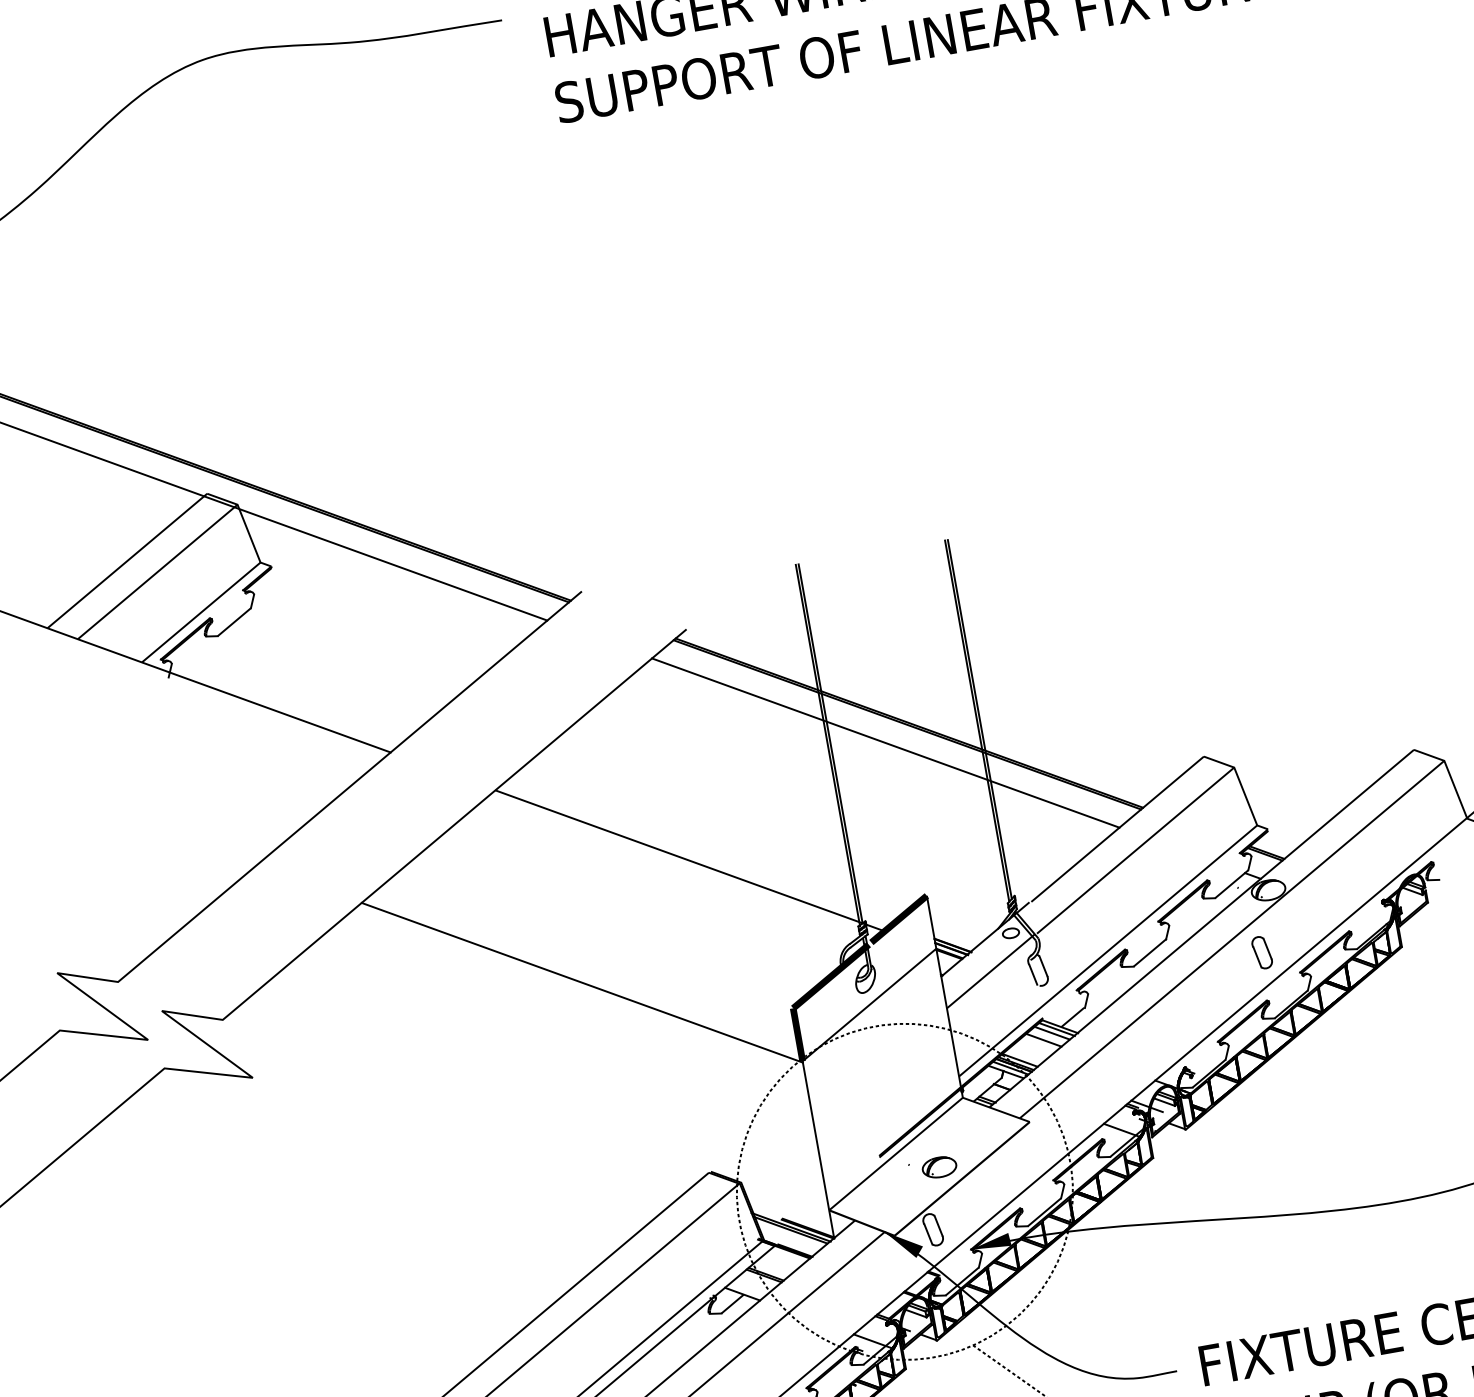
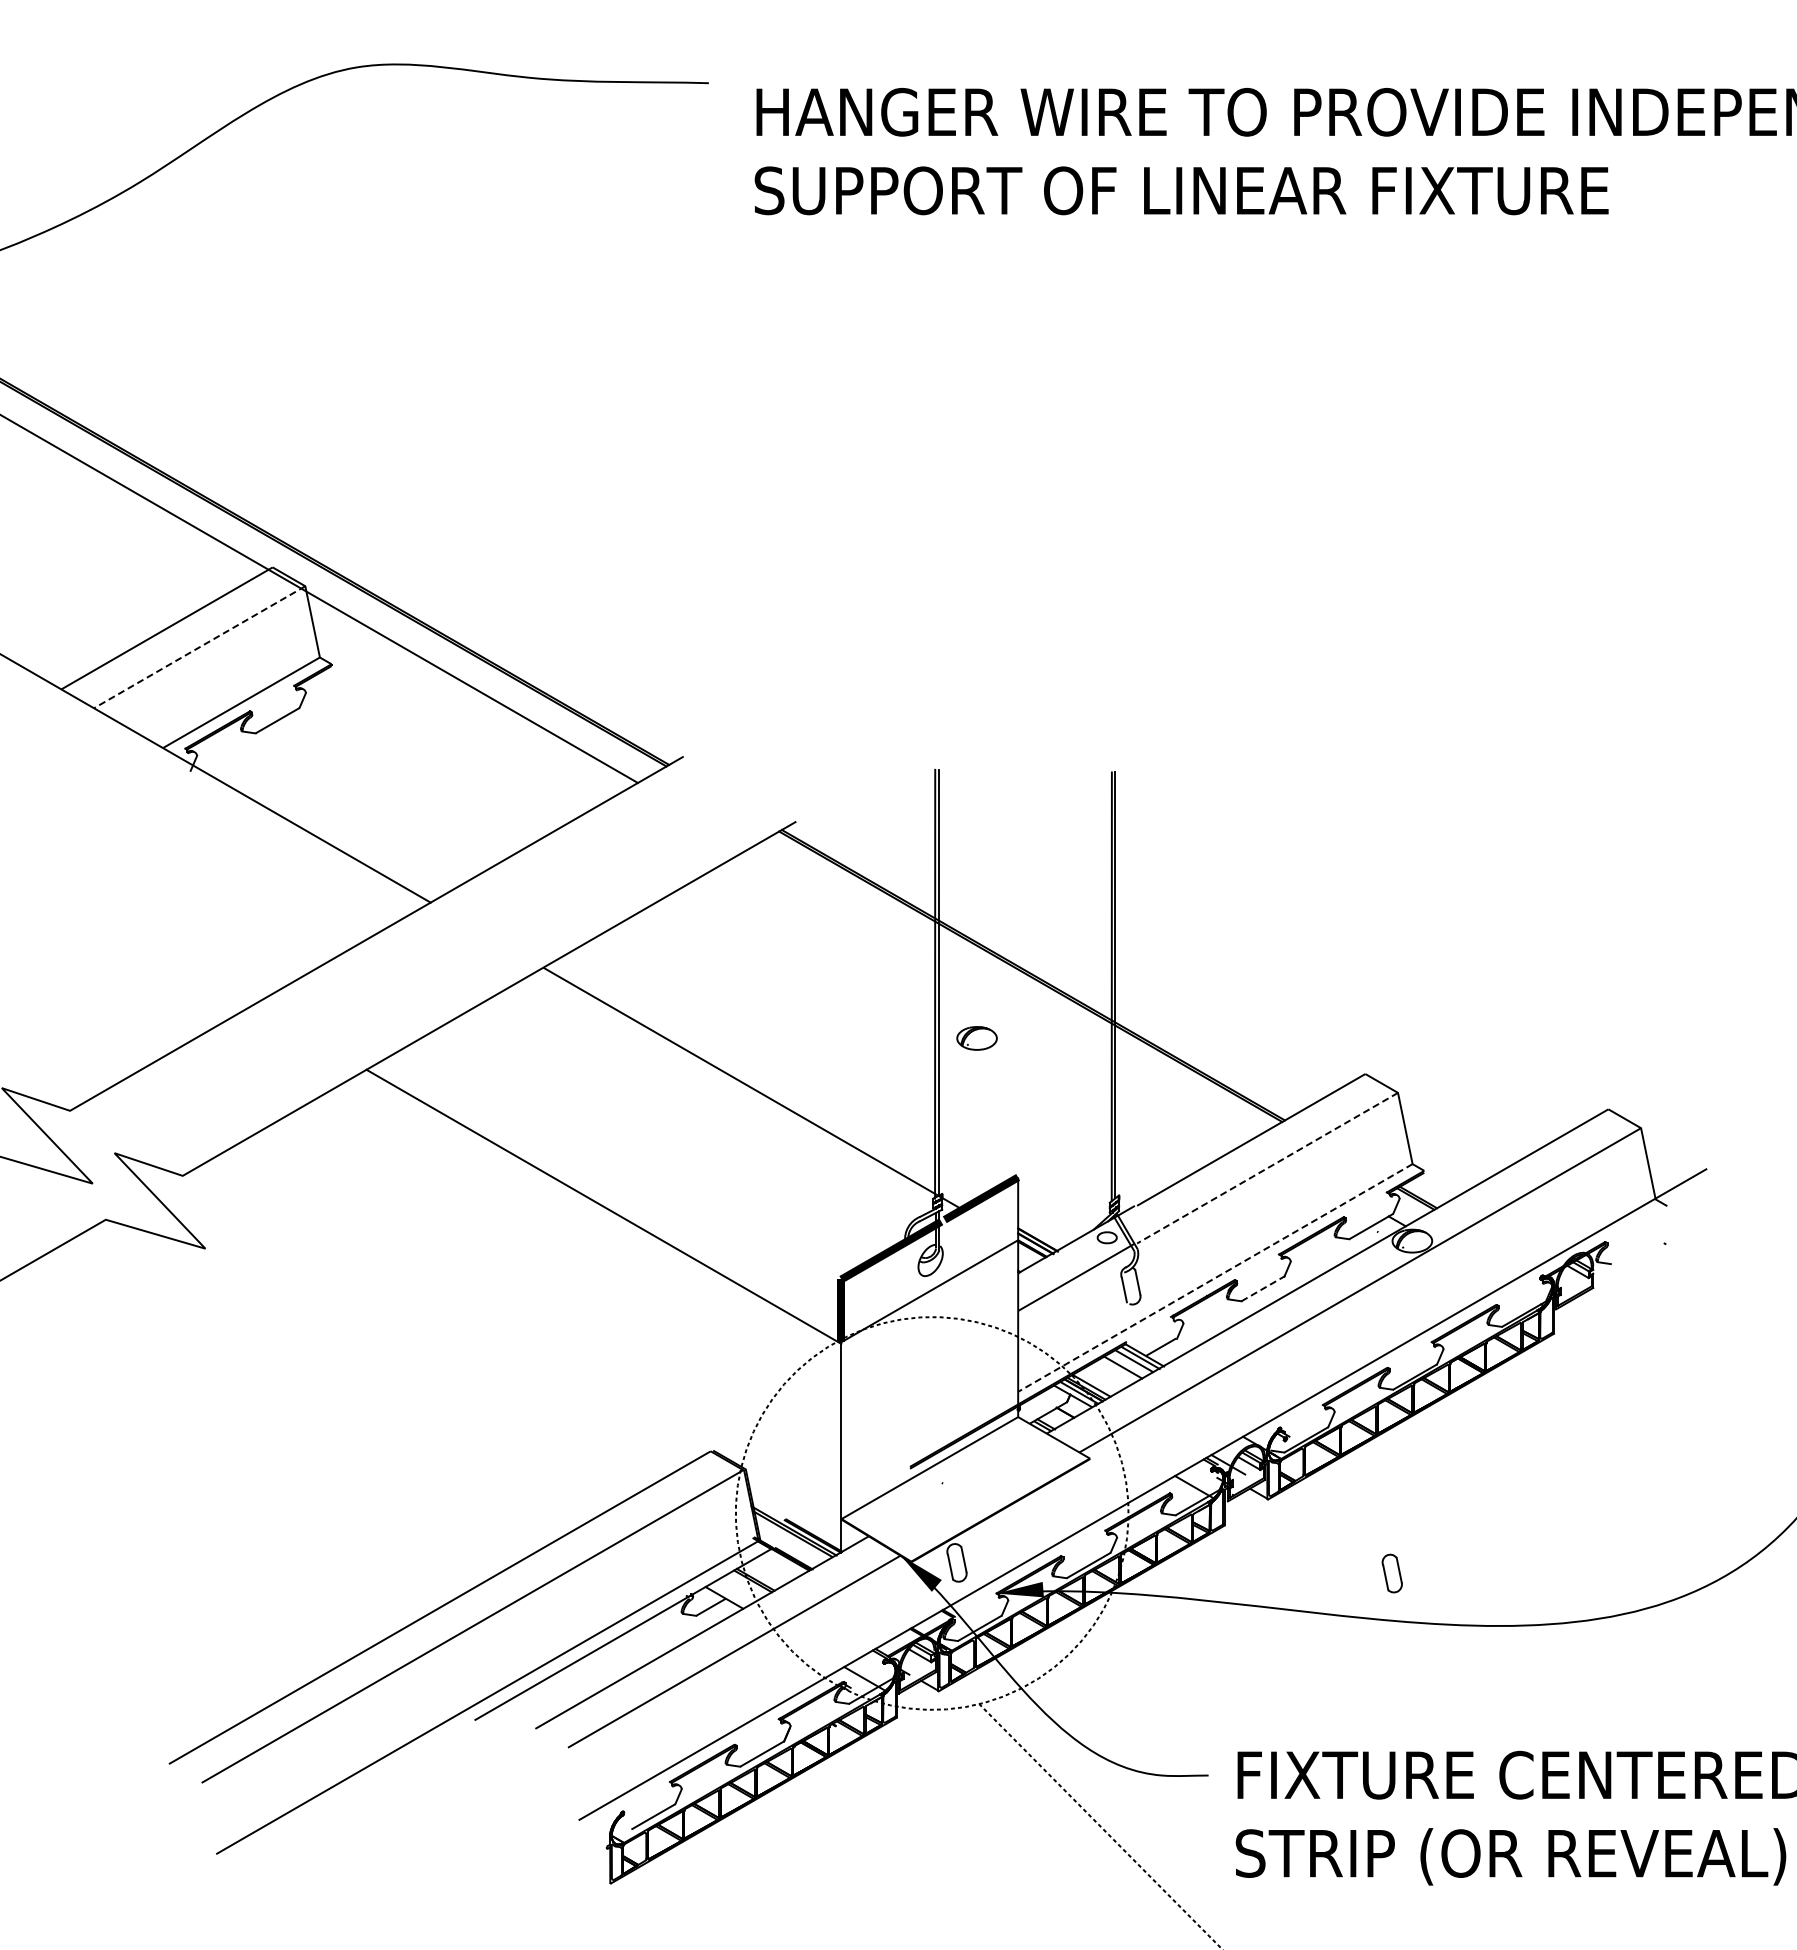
line: (157, 572) -> (199, 647), solid -> dashed
line: (885, 743) -> (1001, 993), removed
line: (1135, 850) -> (1267, 1168), solid -> dashed
line: (1108, 950) -> (1215, 1277), solid -> dashed
line: (1150, 952) -> (1263, 1288), solid -> dashed
part: (1261, 952) -> (1391, 1573), moved
part: (939, 1167) -> (976, 1038), moved

